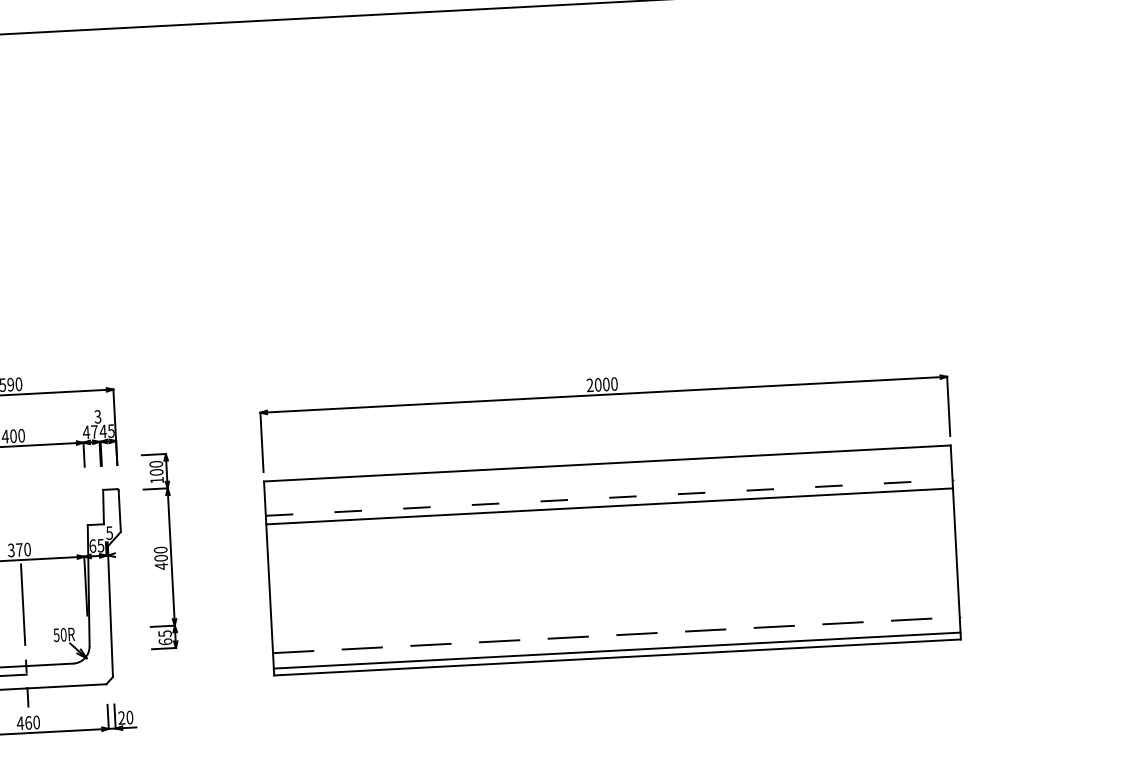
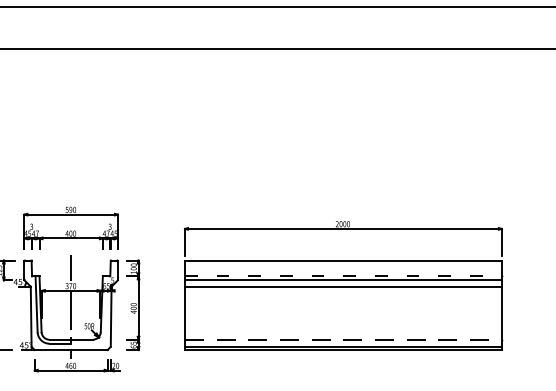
line: (18, 509) -> (71, 267), added
line: (610, 519) -> (343, 286), added
part: (160, 549) -> (133, 304), moved

